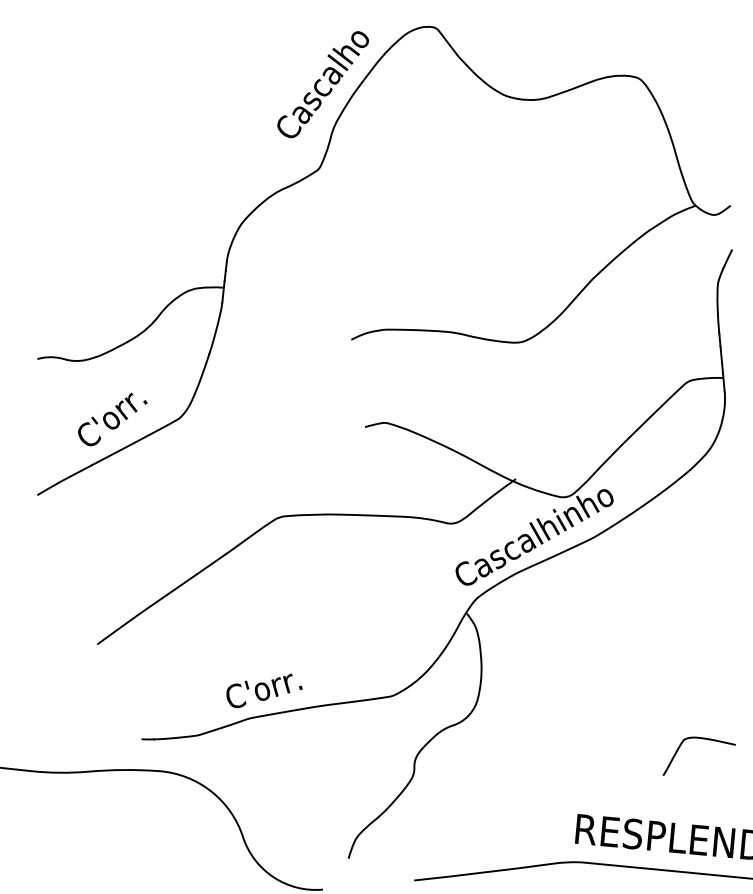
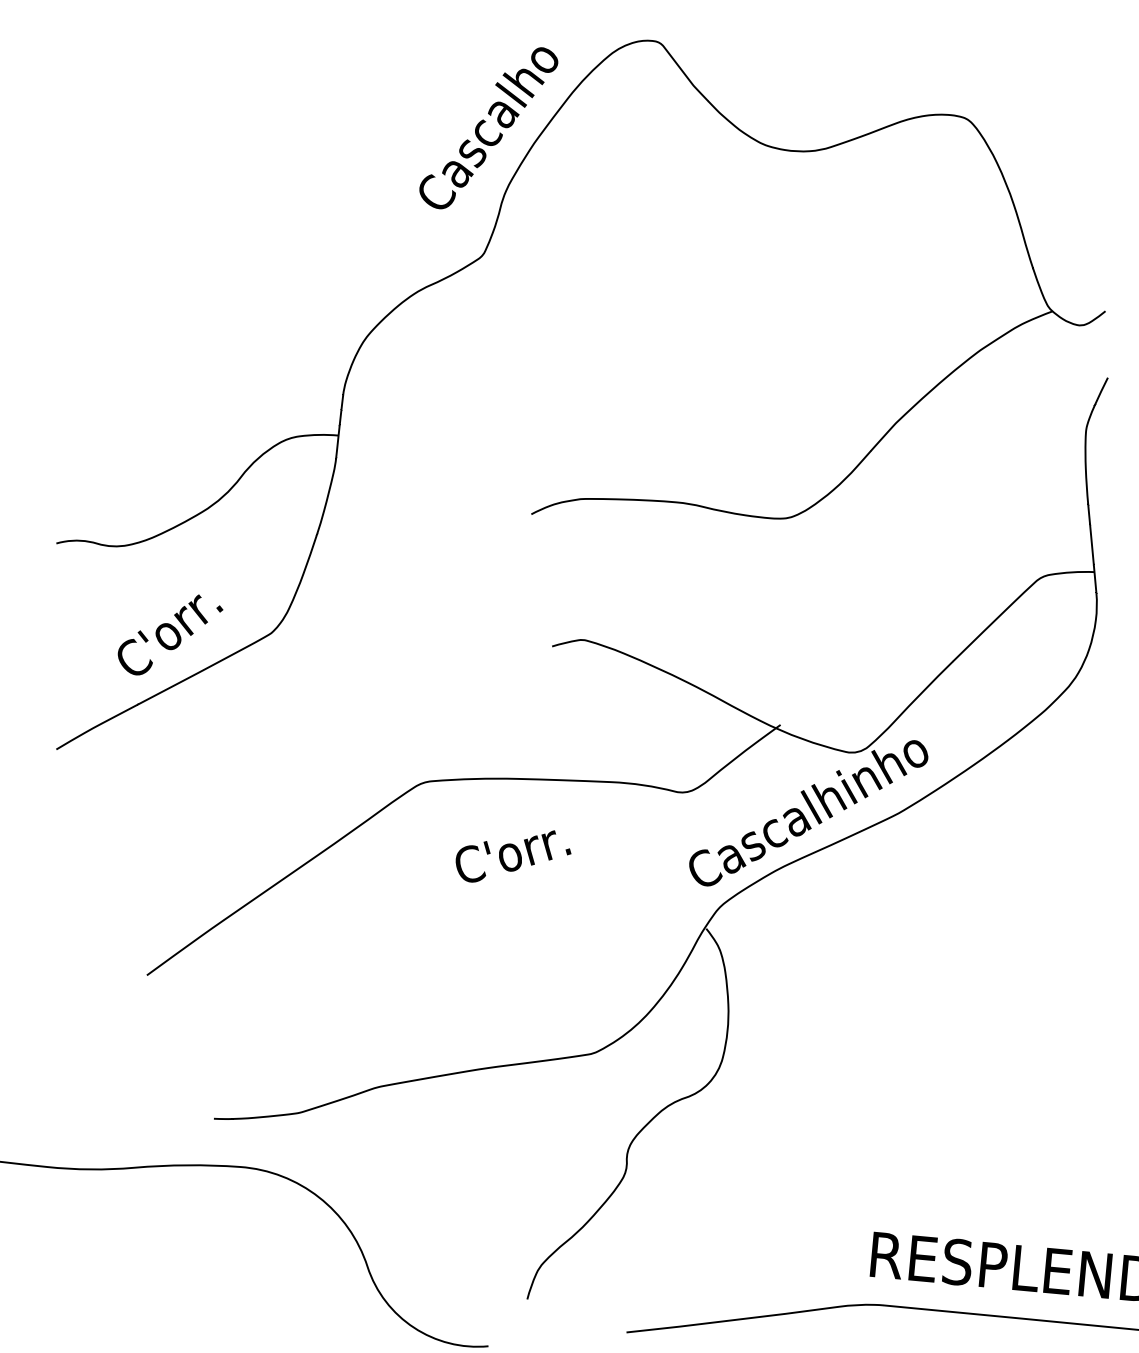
text: (264, 690) -> (513, 855), moved
curve: (701, 739) -> (1061, 1119), removed

